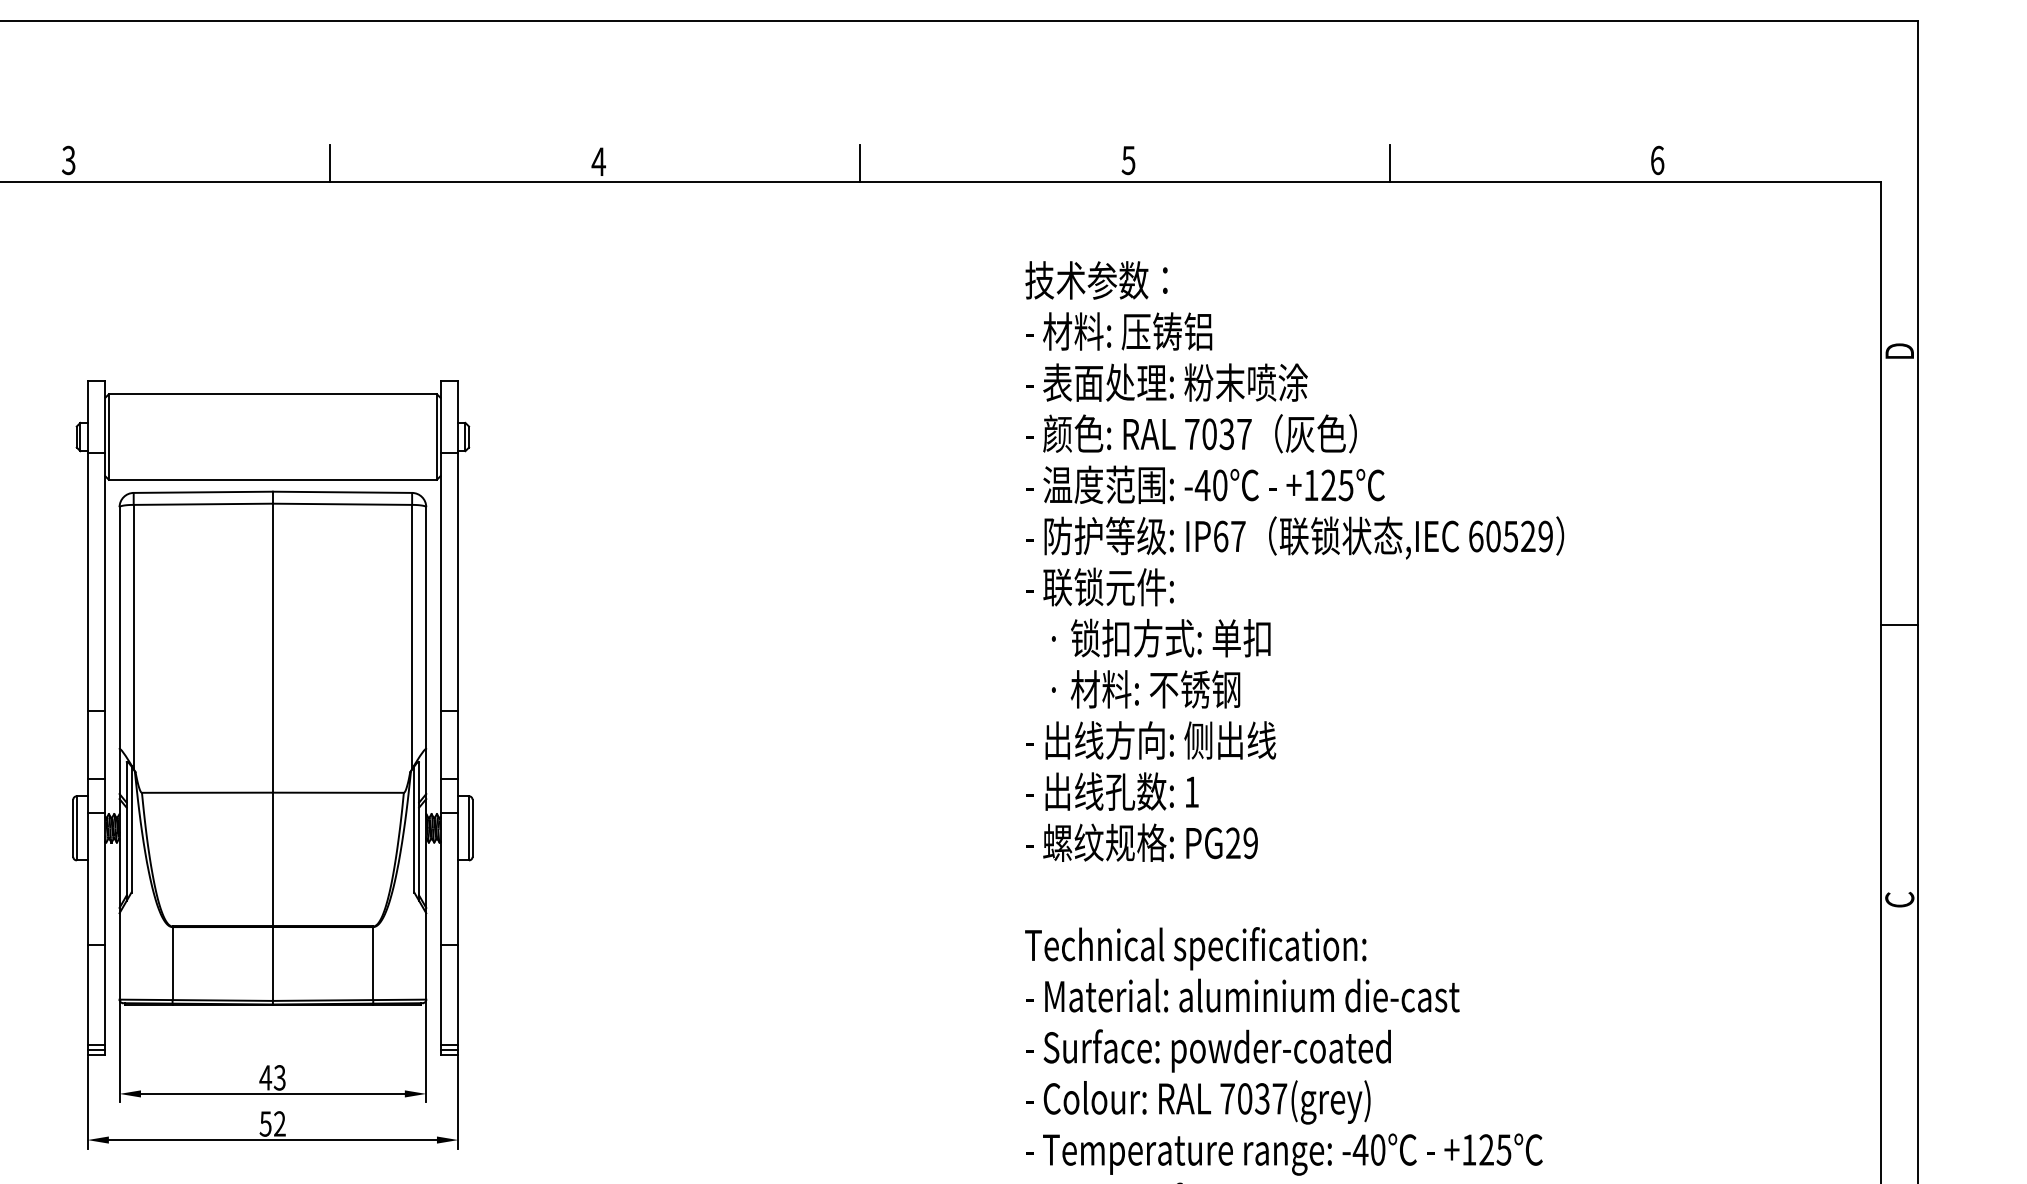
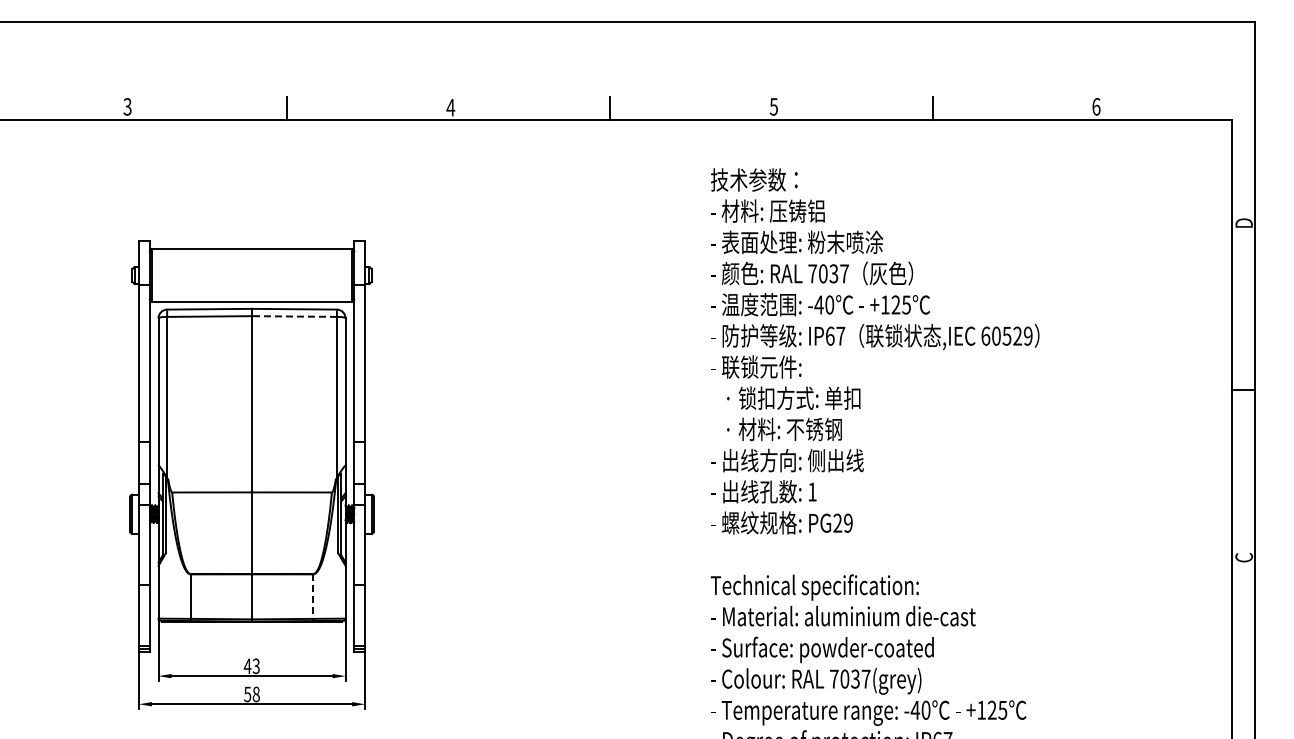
line: (342, 504) -> (294, 316), solid -> dashed
line: (373, 965) -> (313, 597), solid -> dashed
text: (278, 1124) -> (255, 694), 52 -> 58

